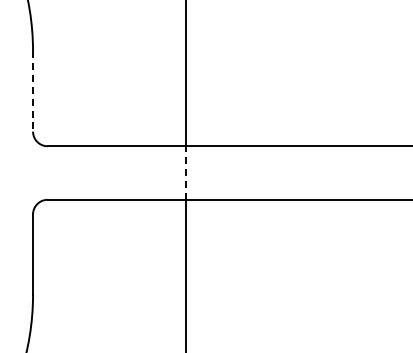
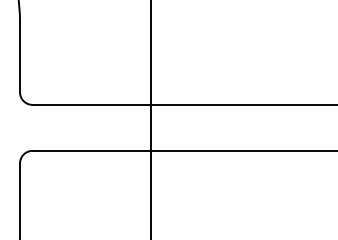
line: (33, 91) -> (20, 57), dashed -> solid
line: (185, 173) -> (150, 128), dashed -> solid

